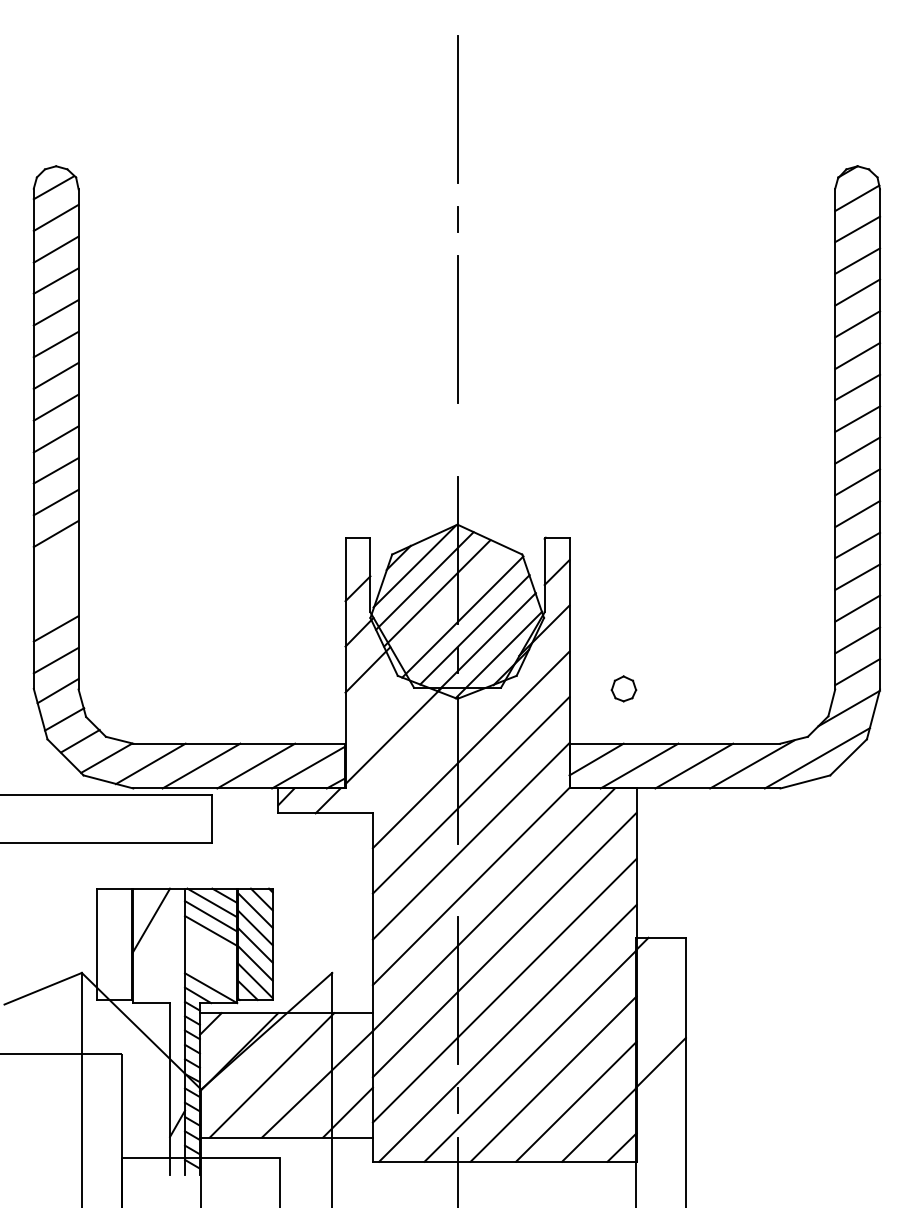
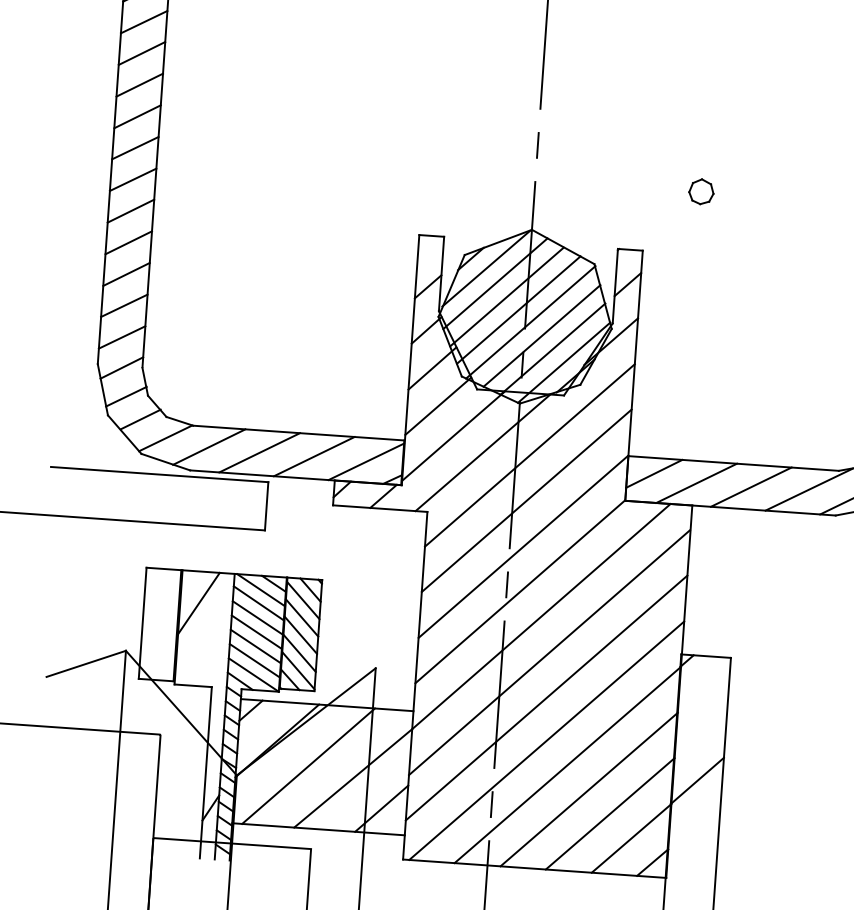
line: (457, 439) -> (537, 144), added
line: (55, 565) -> (128, 242), added
line: (55, 597) -> (125, 274), added
line: (449, 605) -> (518, 309), added
part: (623, 688) -> (701, 191), moved
line: (376, 707) -> (438, 406), added
line: (424, 750) -> (483, 452), added
line: (457, 880) -> (507, 584), added
line: (211, 945) -> (257, 632), added
line: (211, 959) -> (256, 646), added
line: (211, 973) -> (255, 660), added

